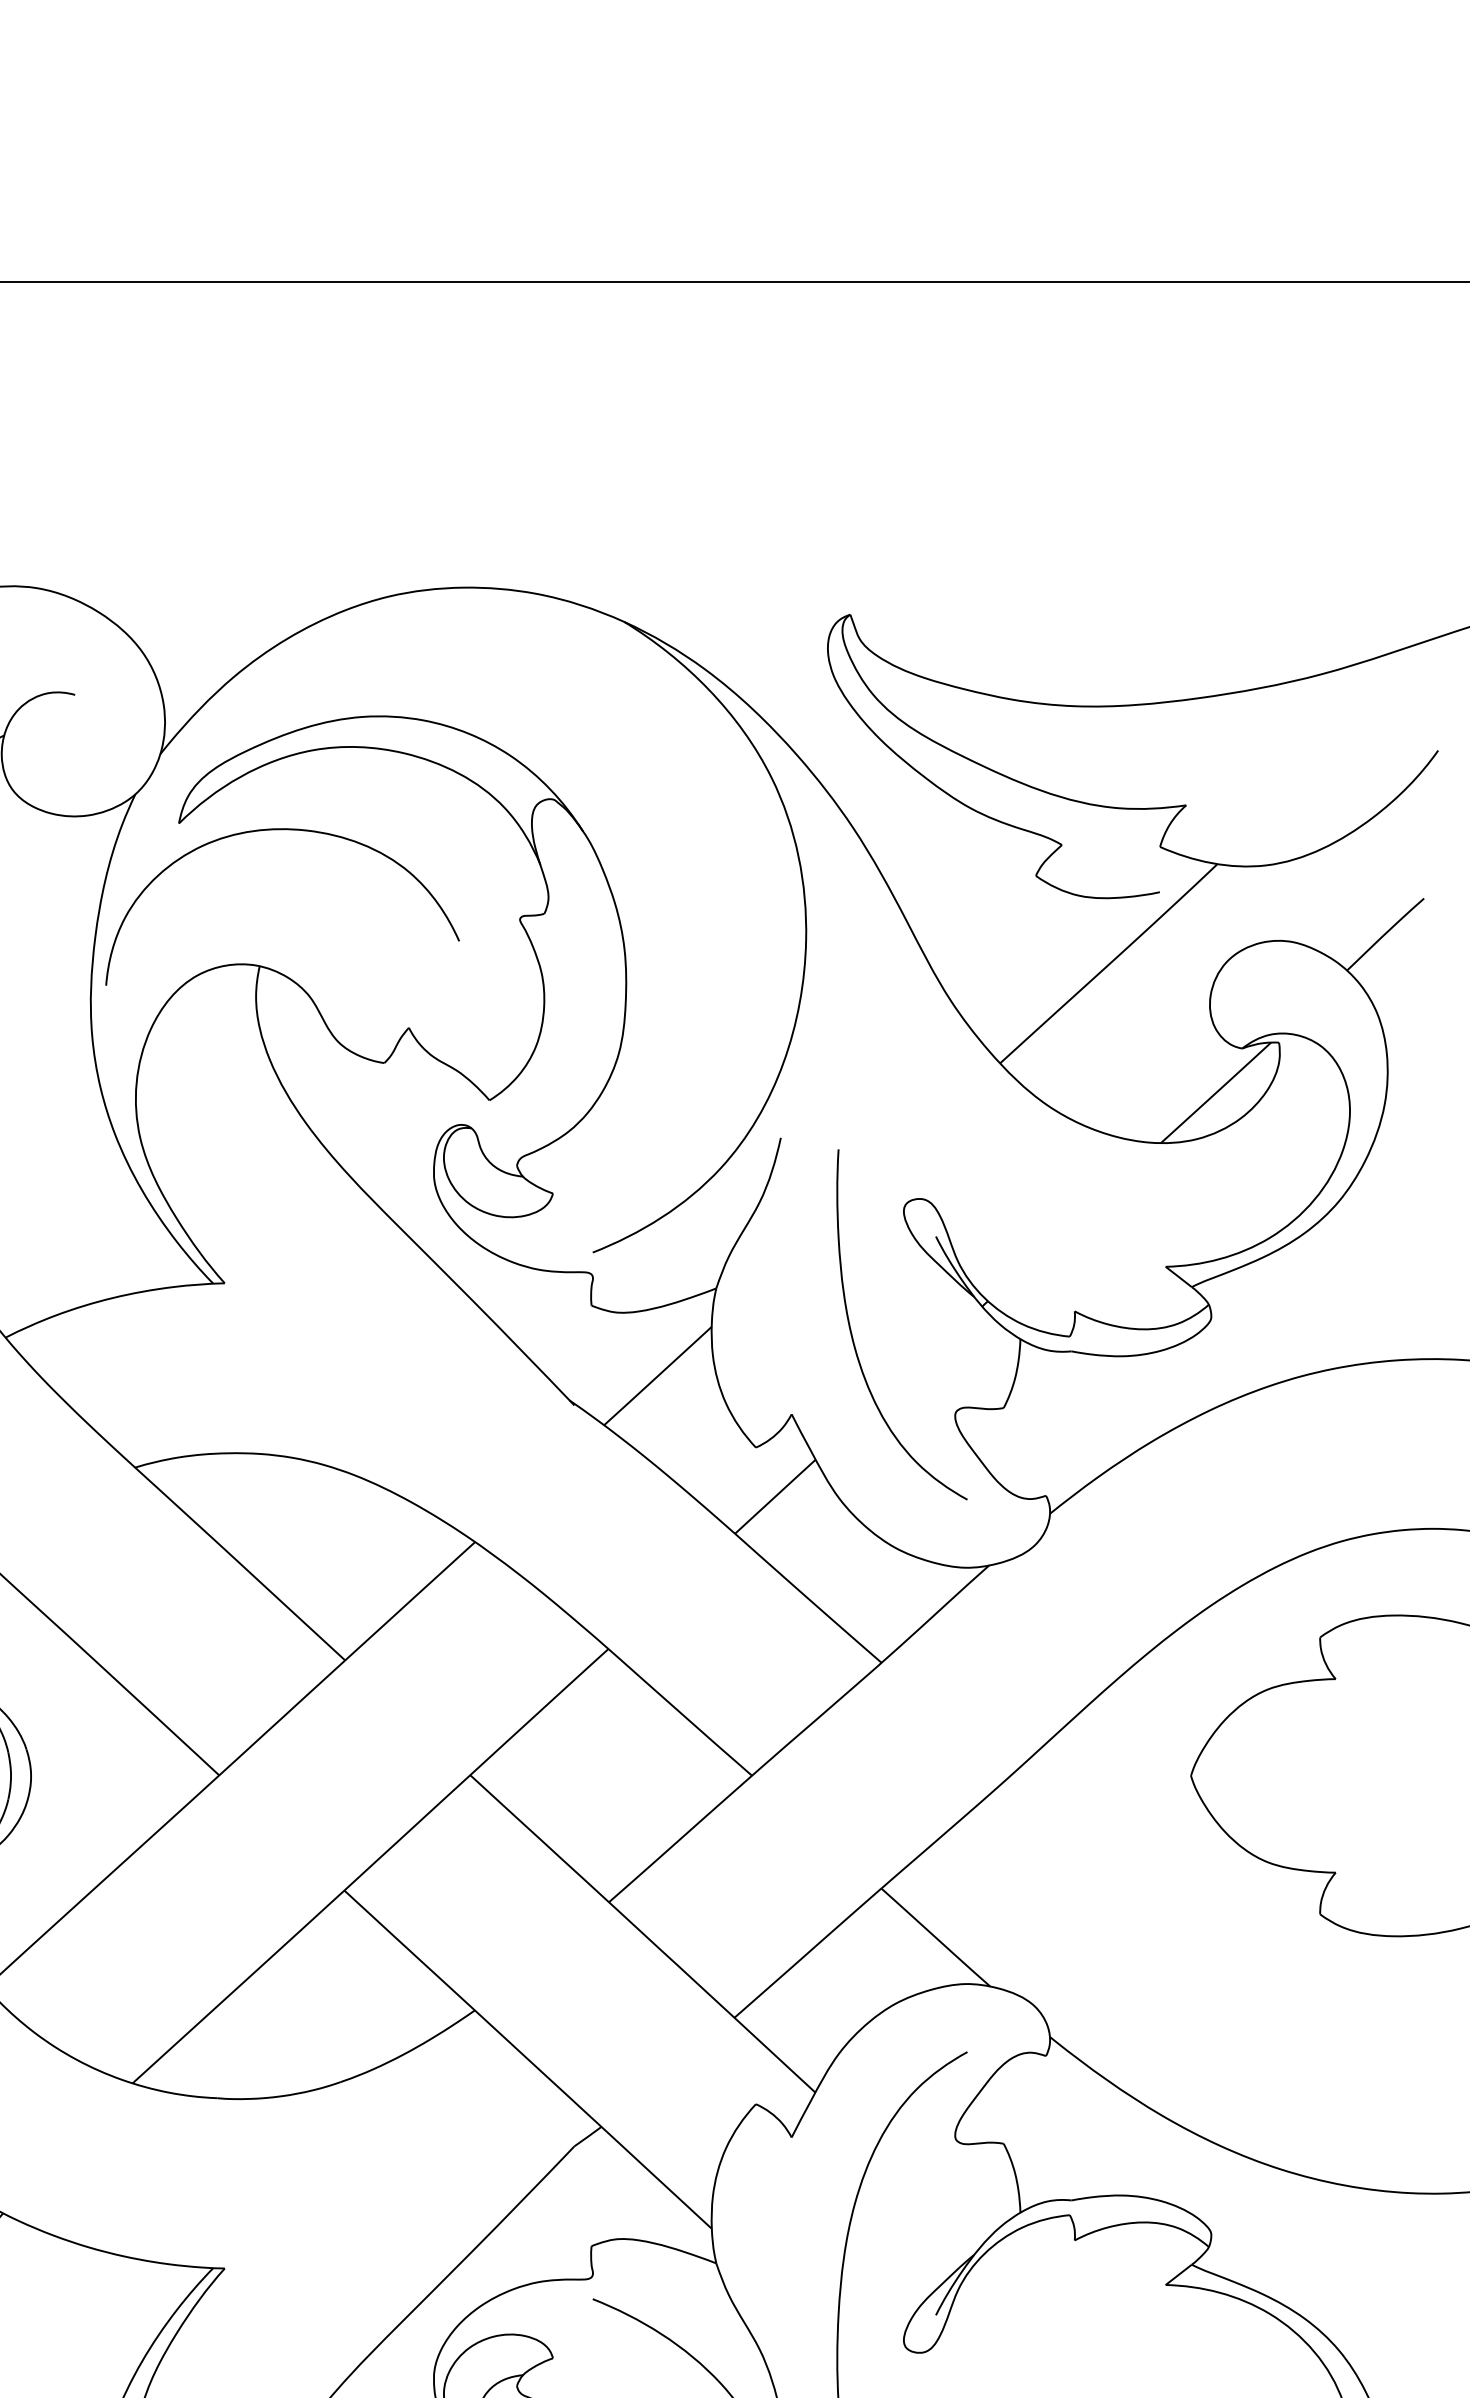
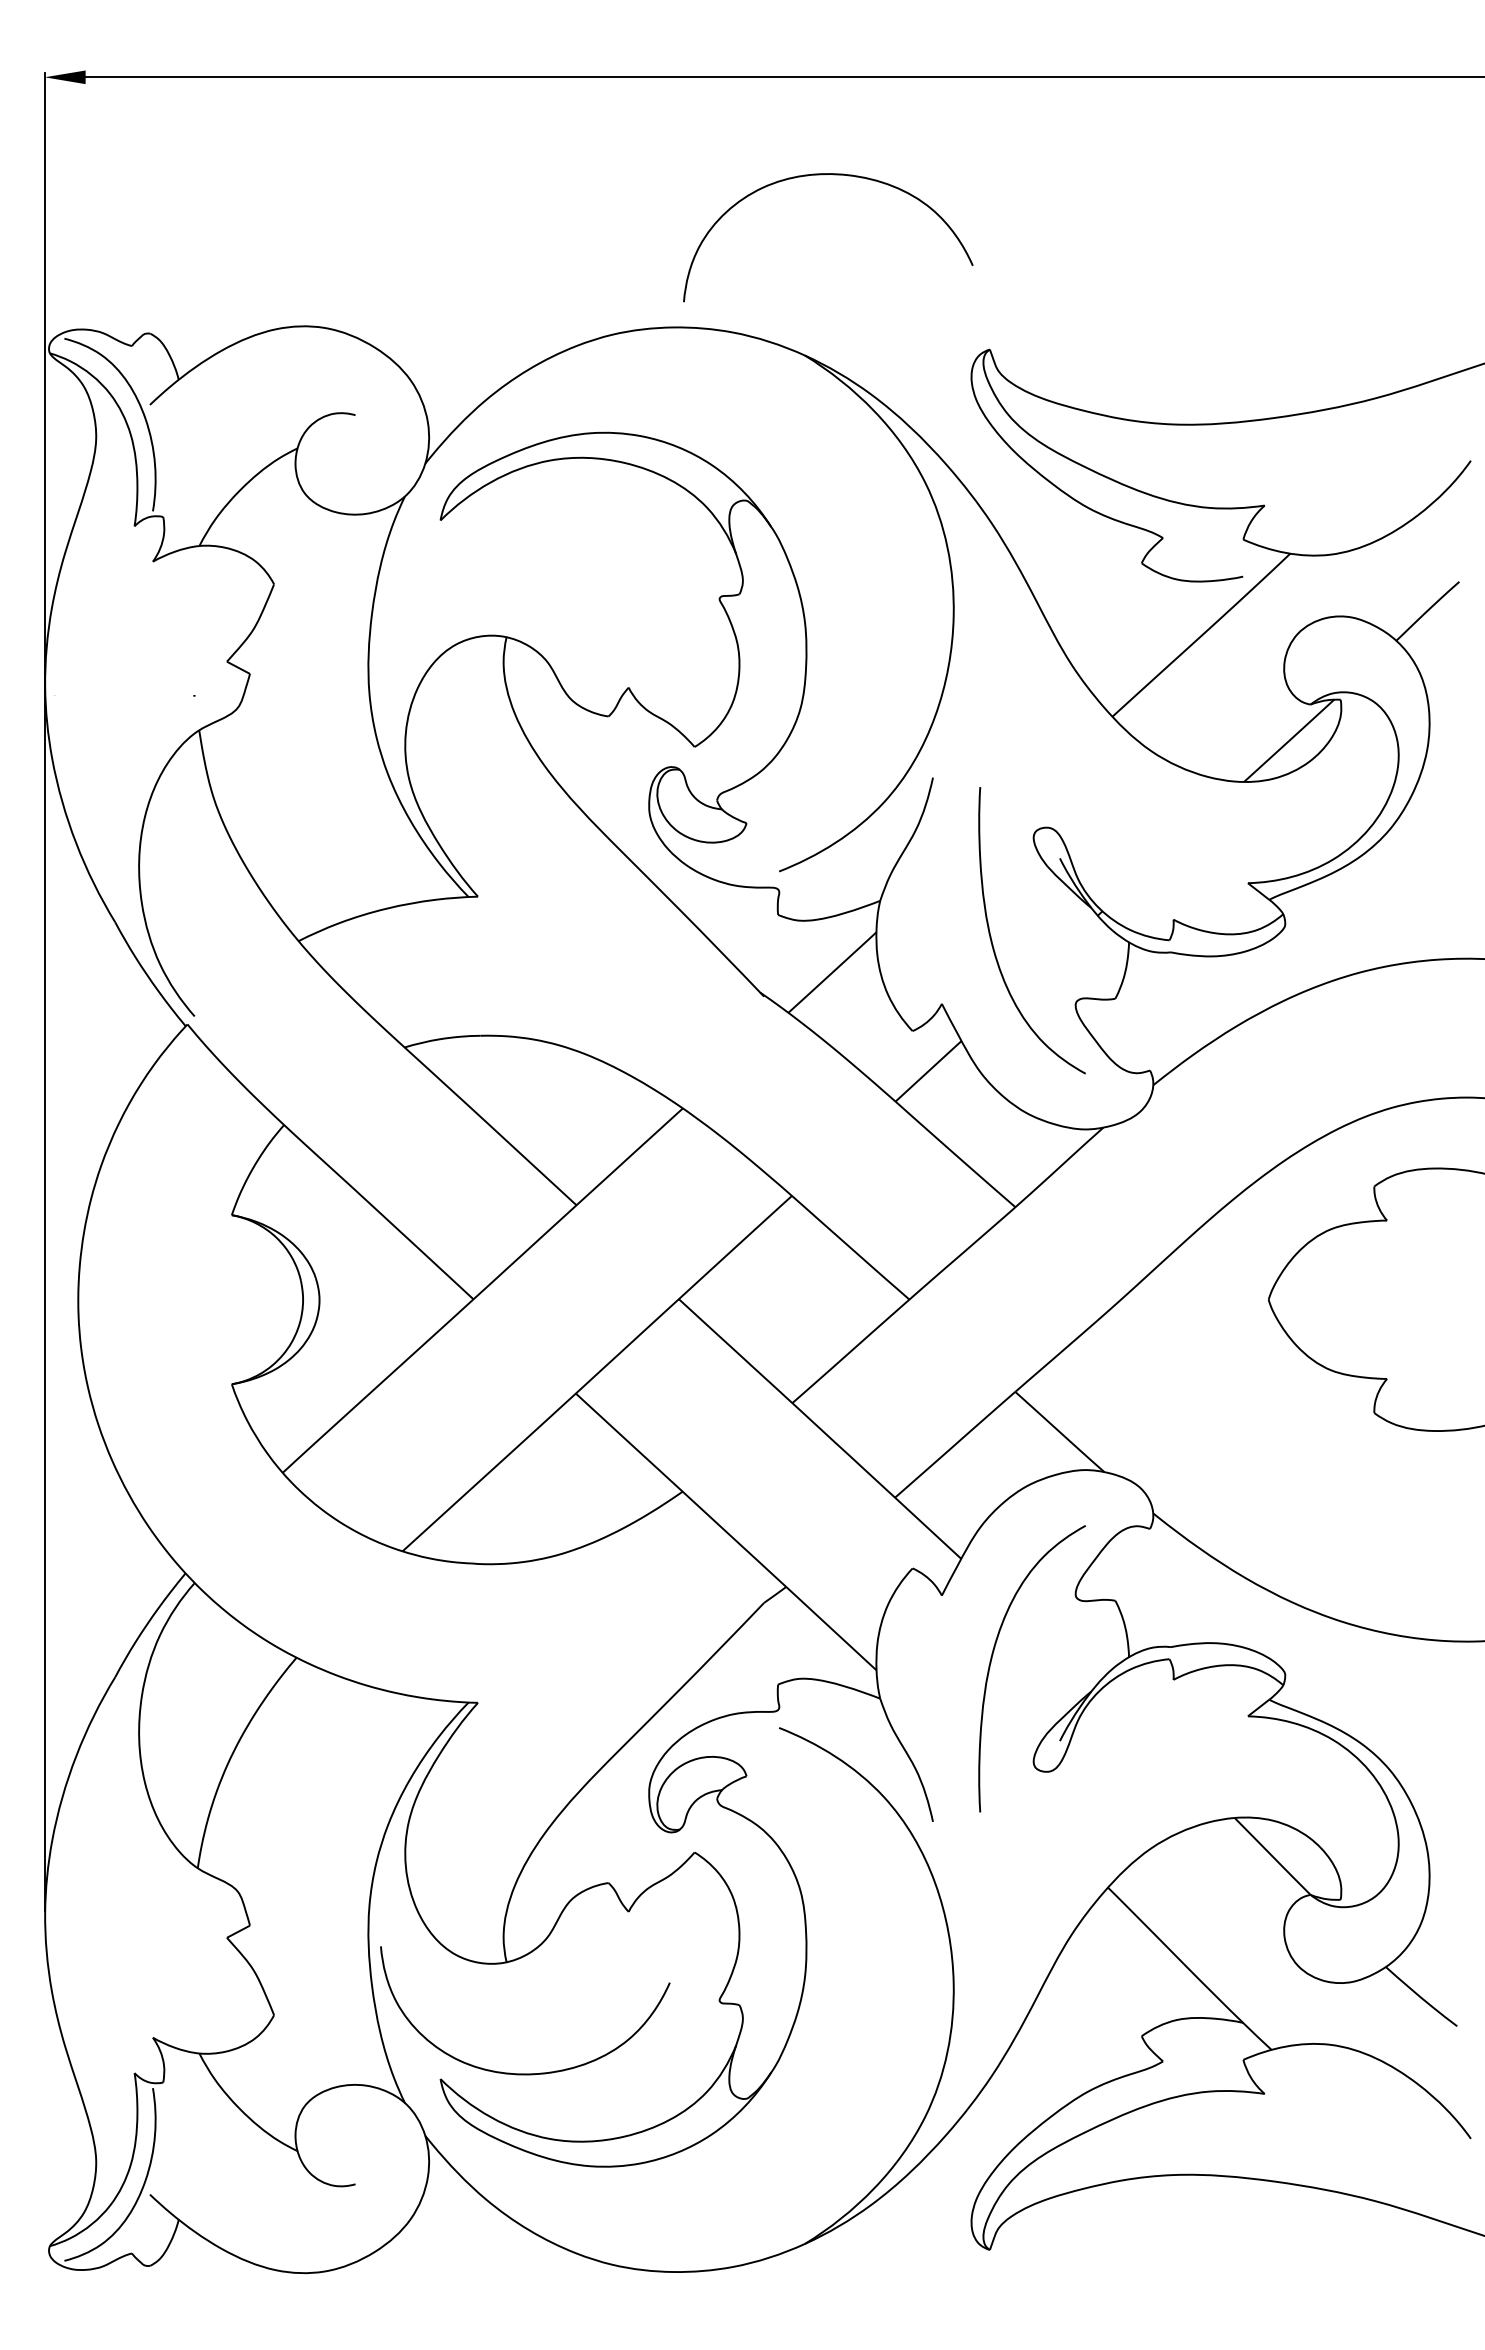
curve: (288, 830) -> (833, 175), moved

